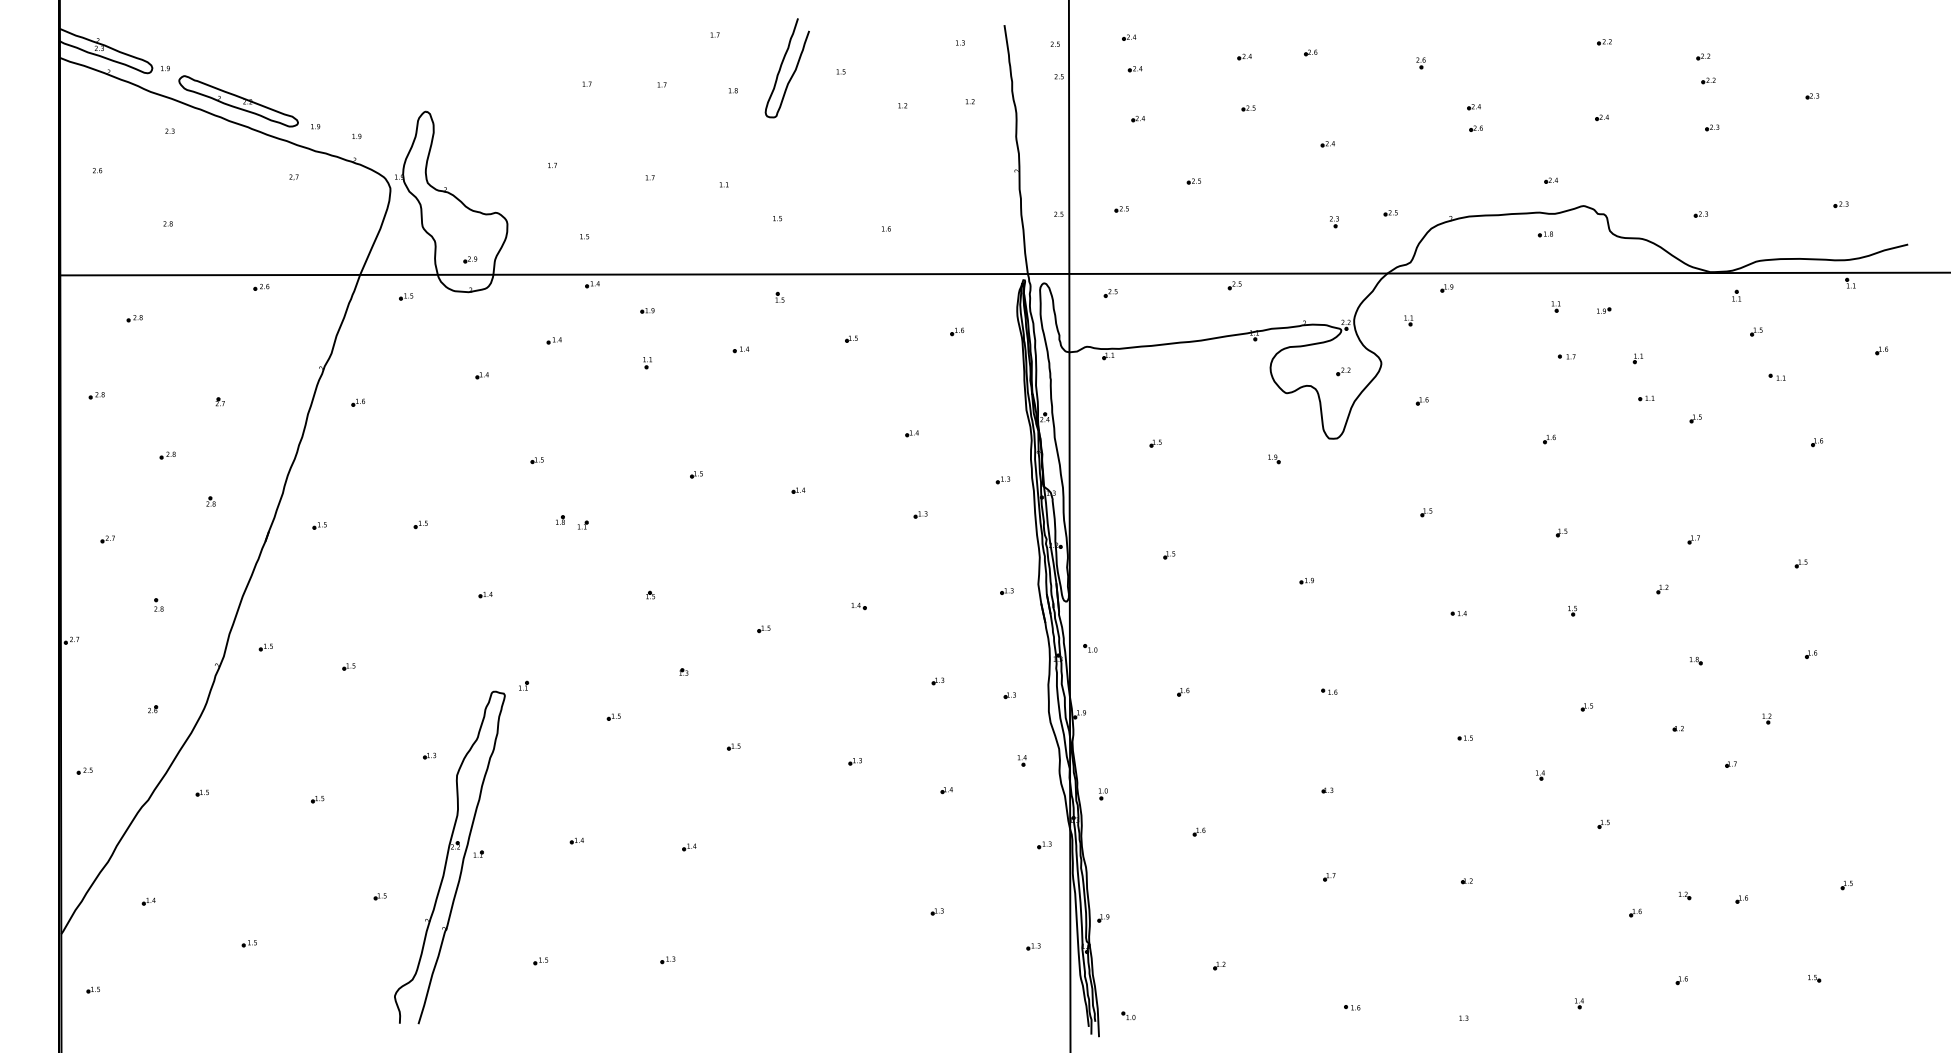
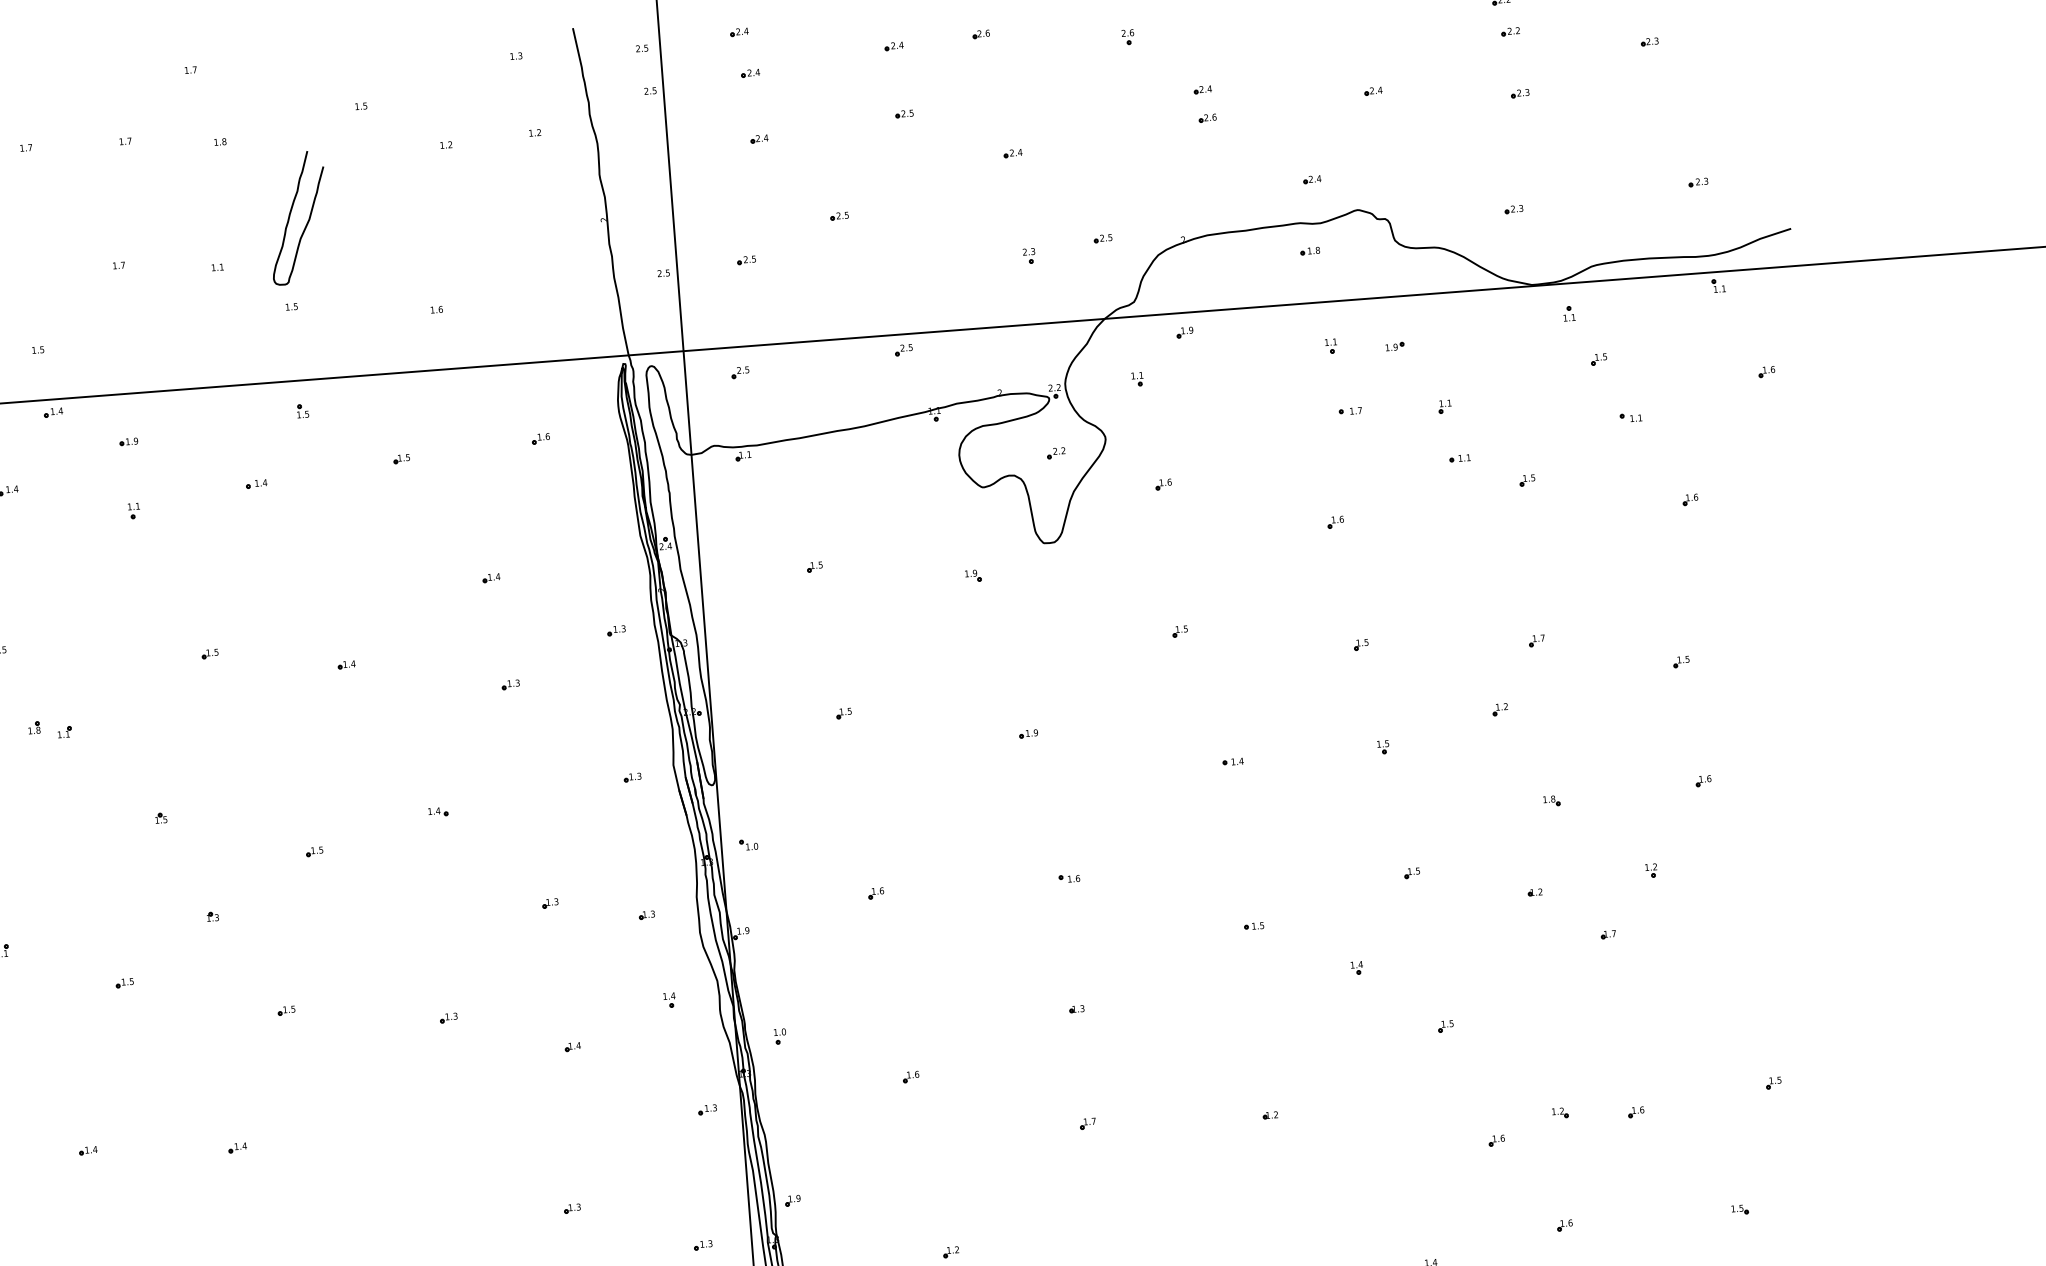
curve: (782, 65) -> (291, 214), moved

